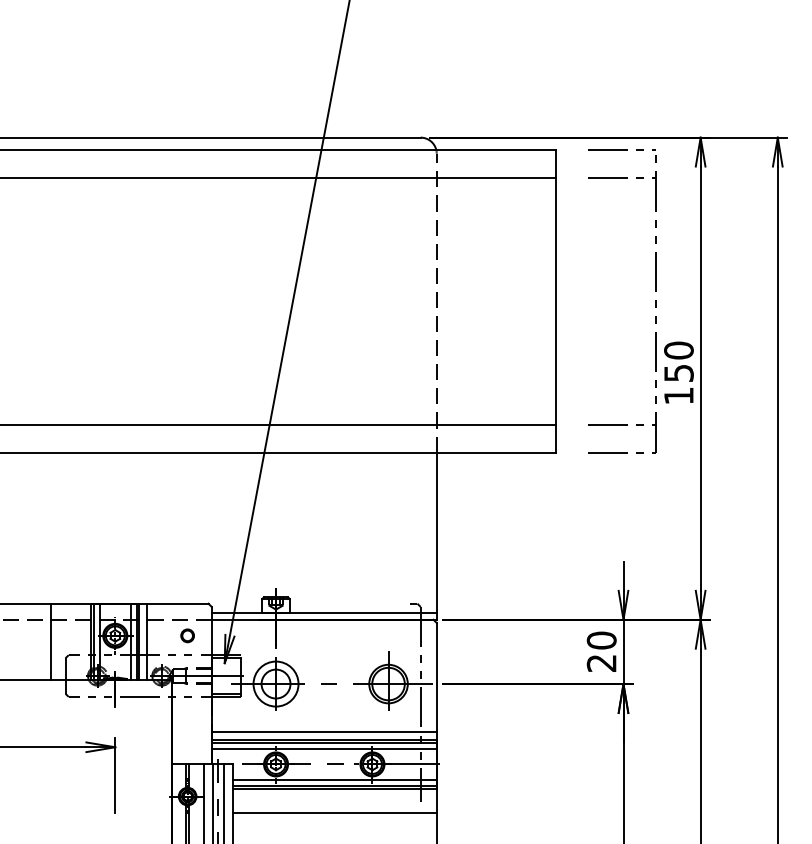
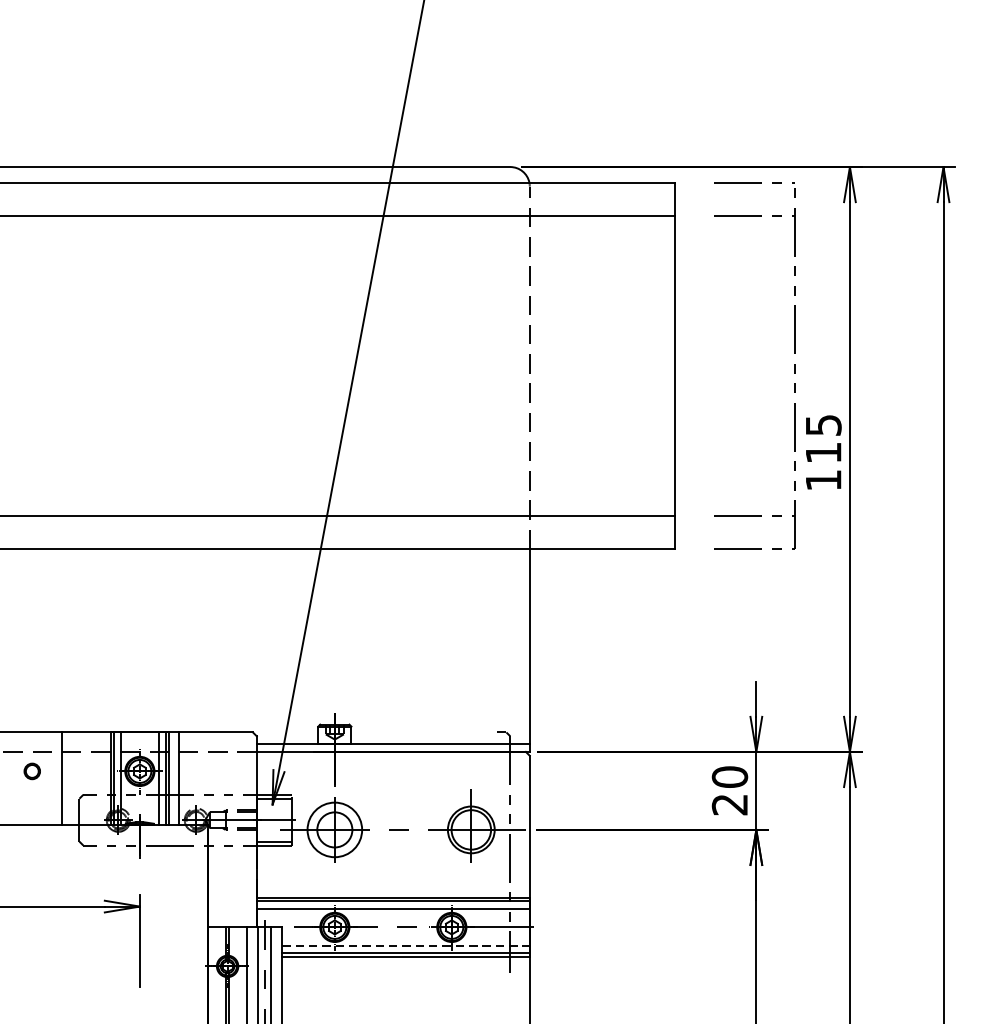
text: (678, 361) -> (823, 438), 150 -> 115
part: (187, 635) -> (32, 770), moved
line: (323, 732) -> (392, 888), removed
line: (335, 780) -> (406, 946), solid -> dashed
line: (334, 812) -> (405, 985), removed

